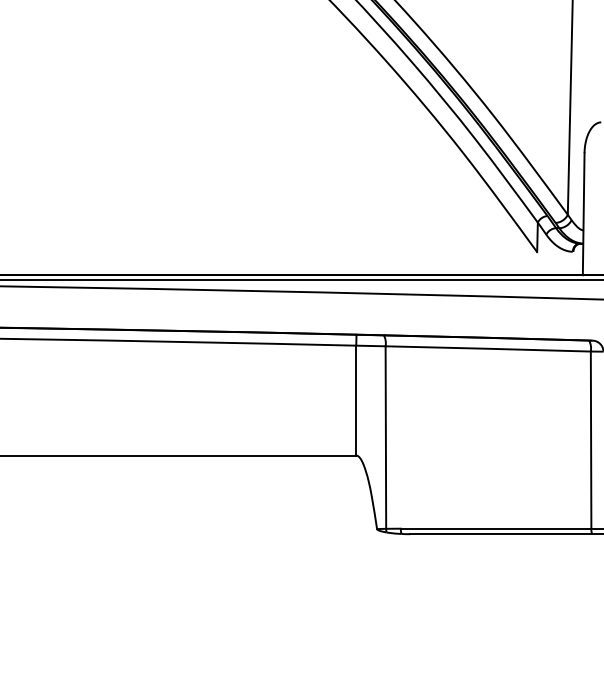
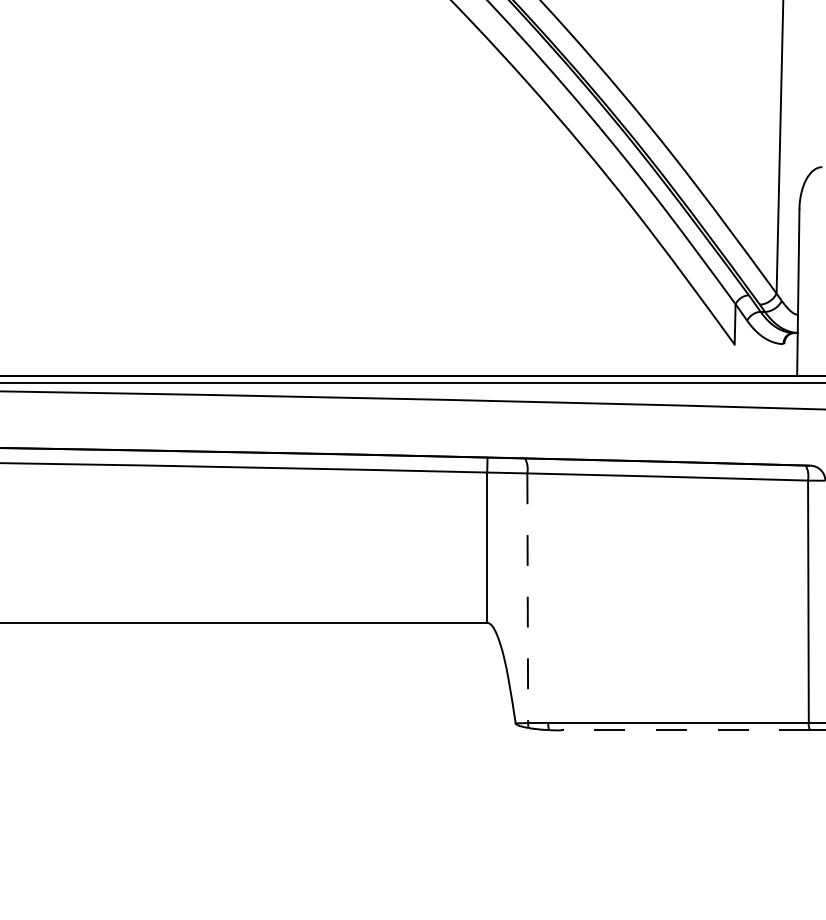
line: (385, 437) -> (527, 598), solid -> dashed
line: (501, 534) -> (685, 730), solid -> dashed

